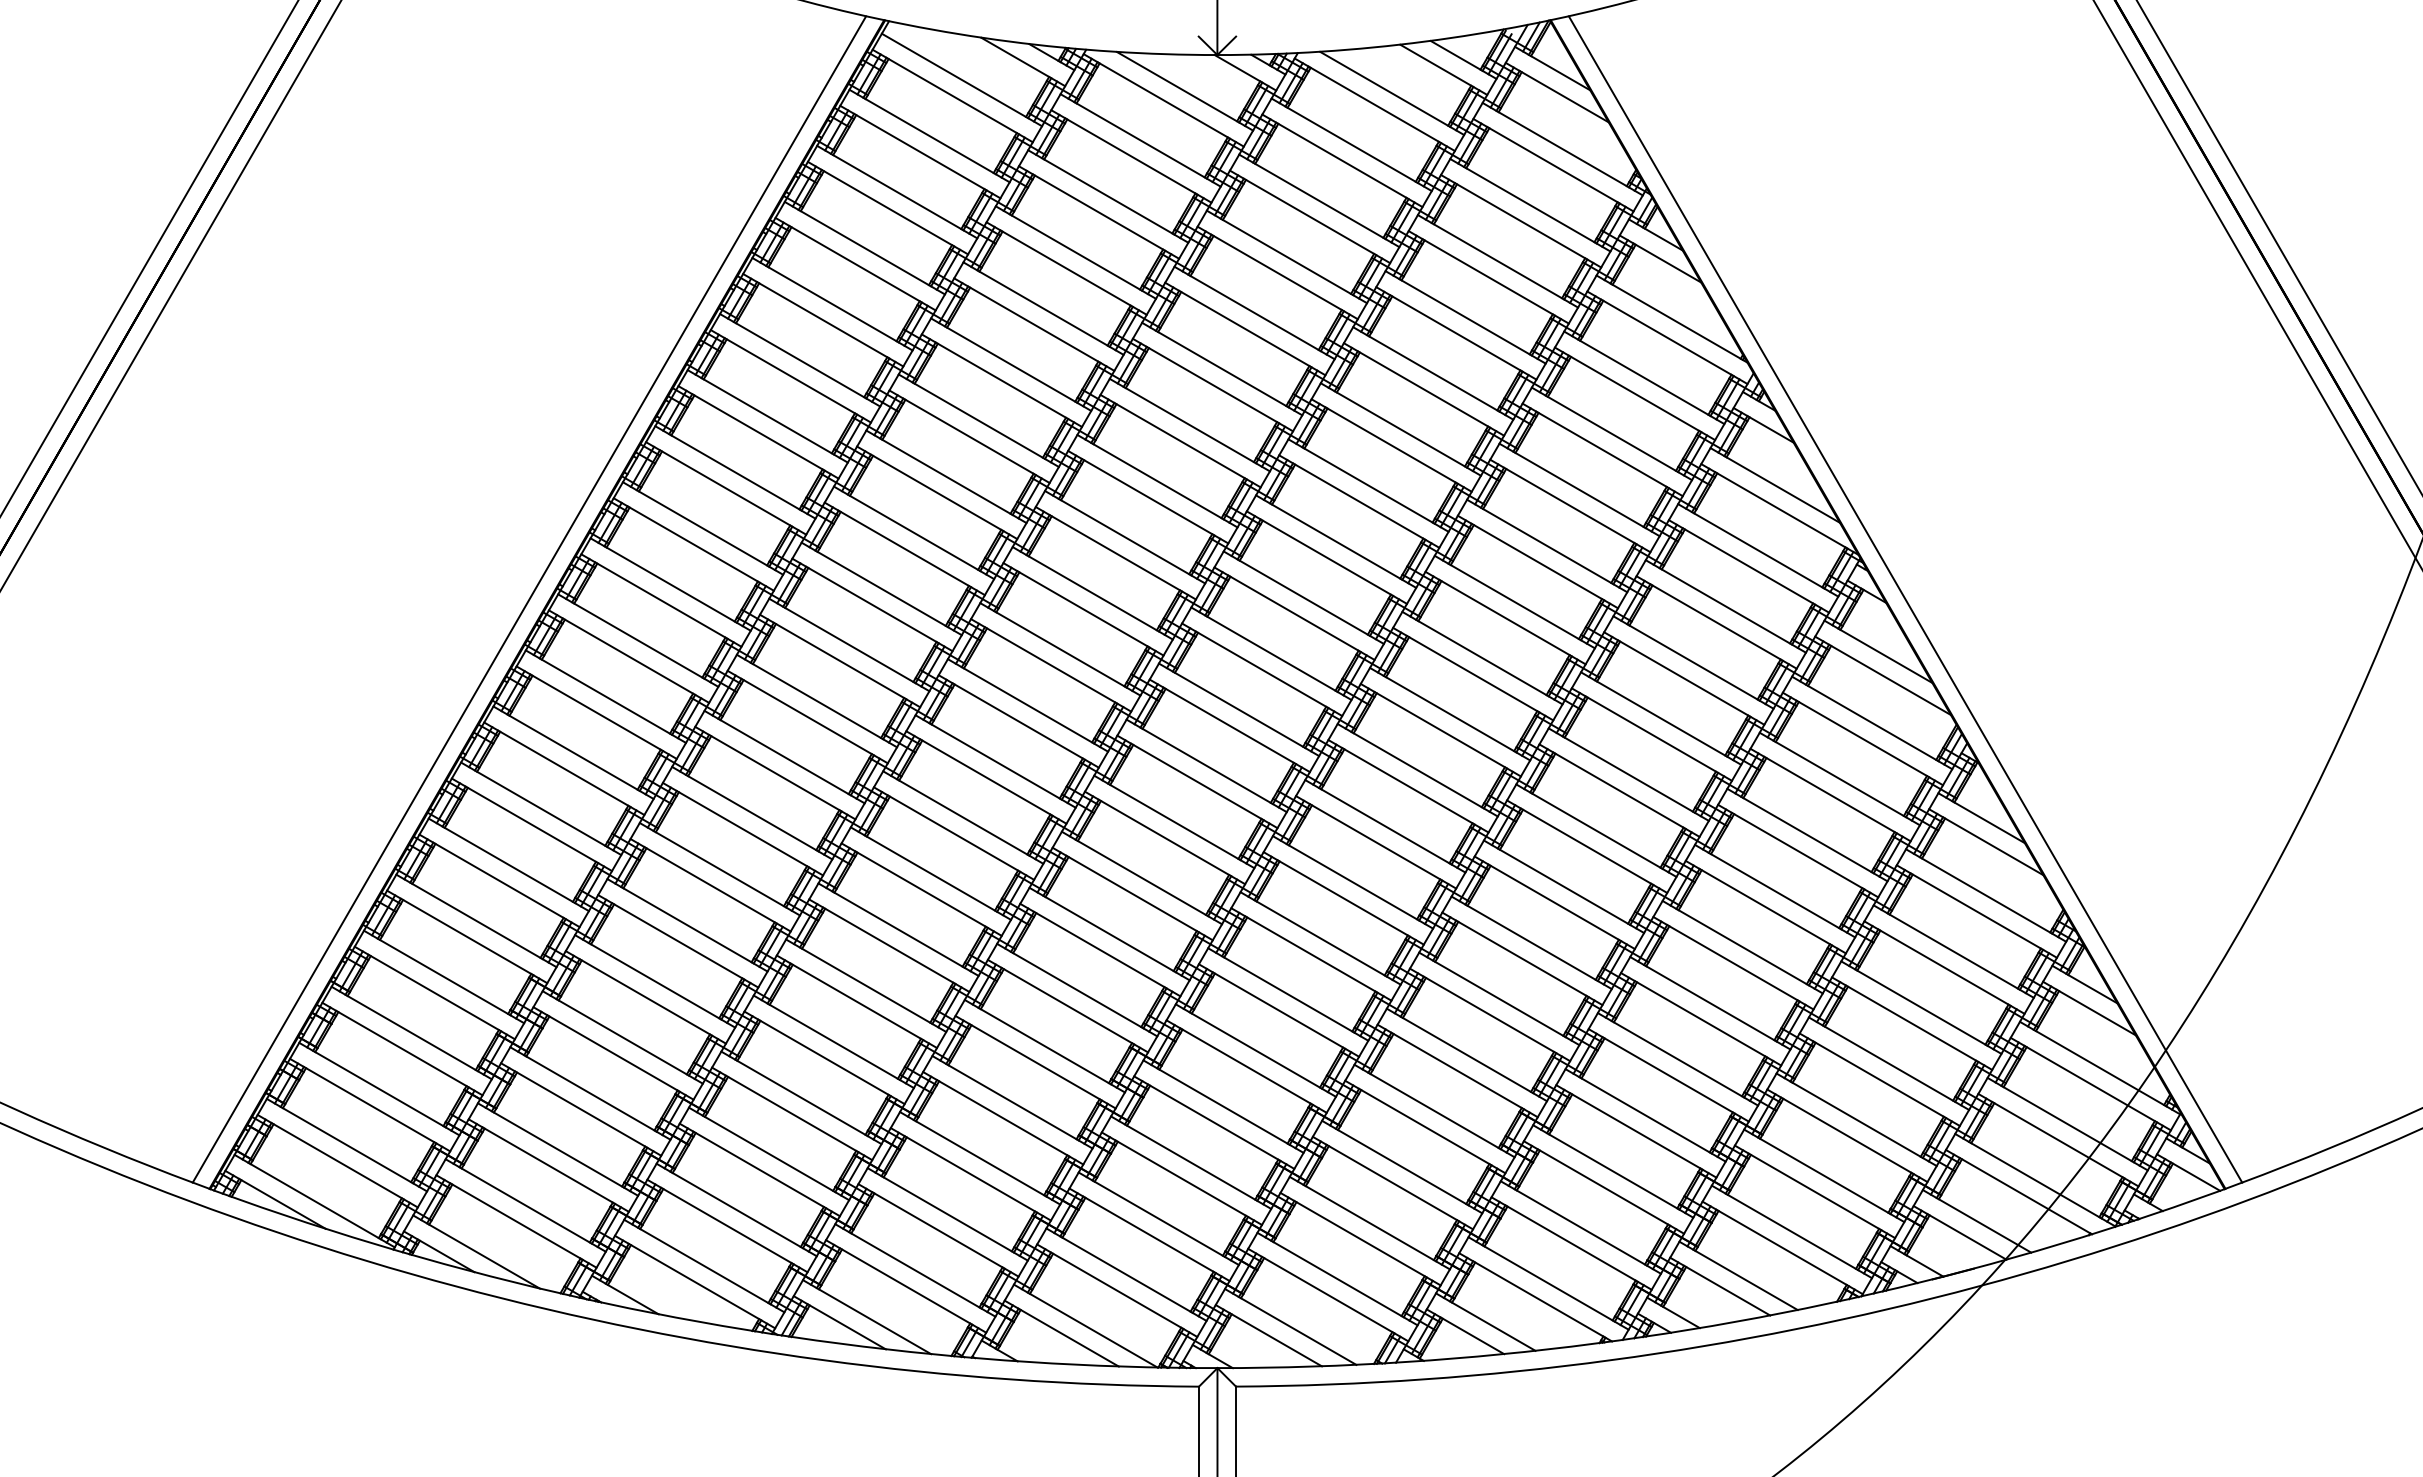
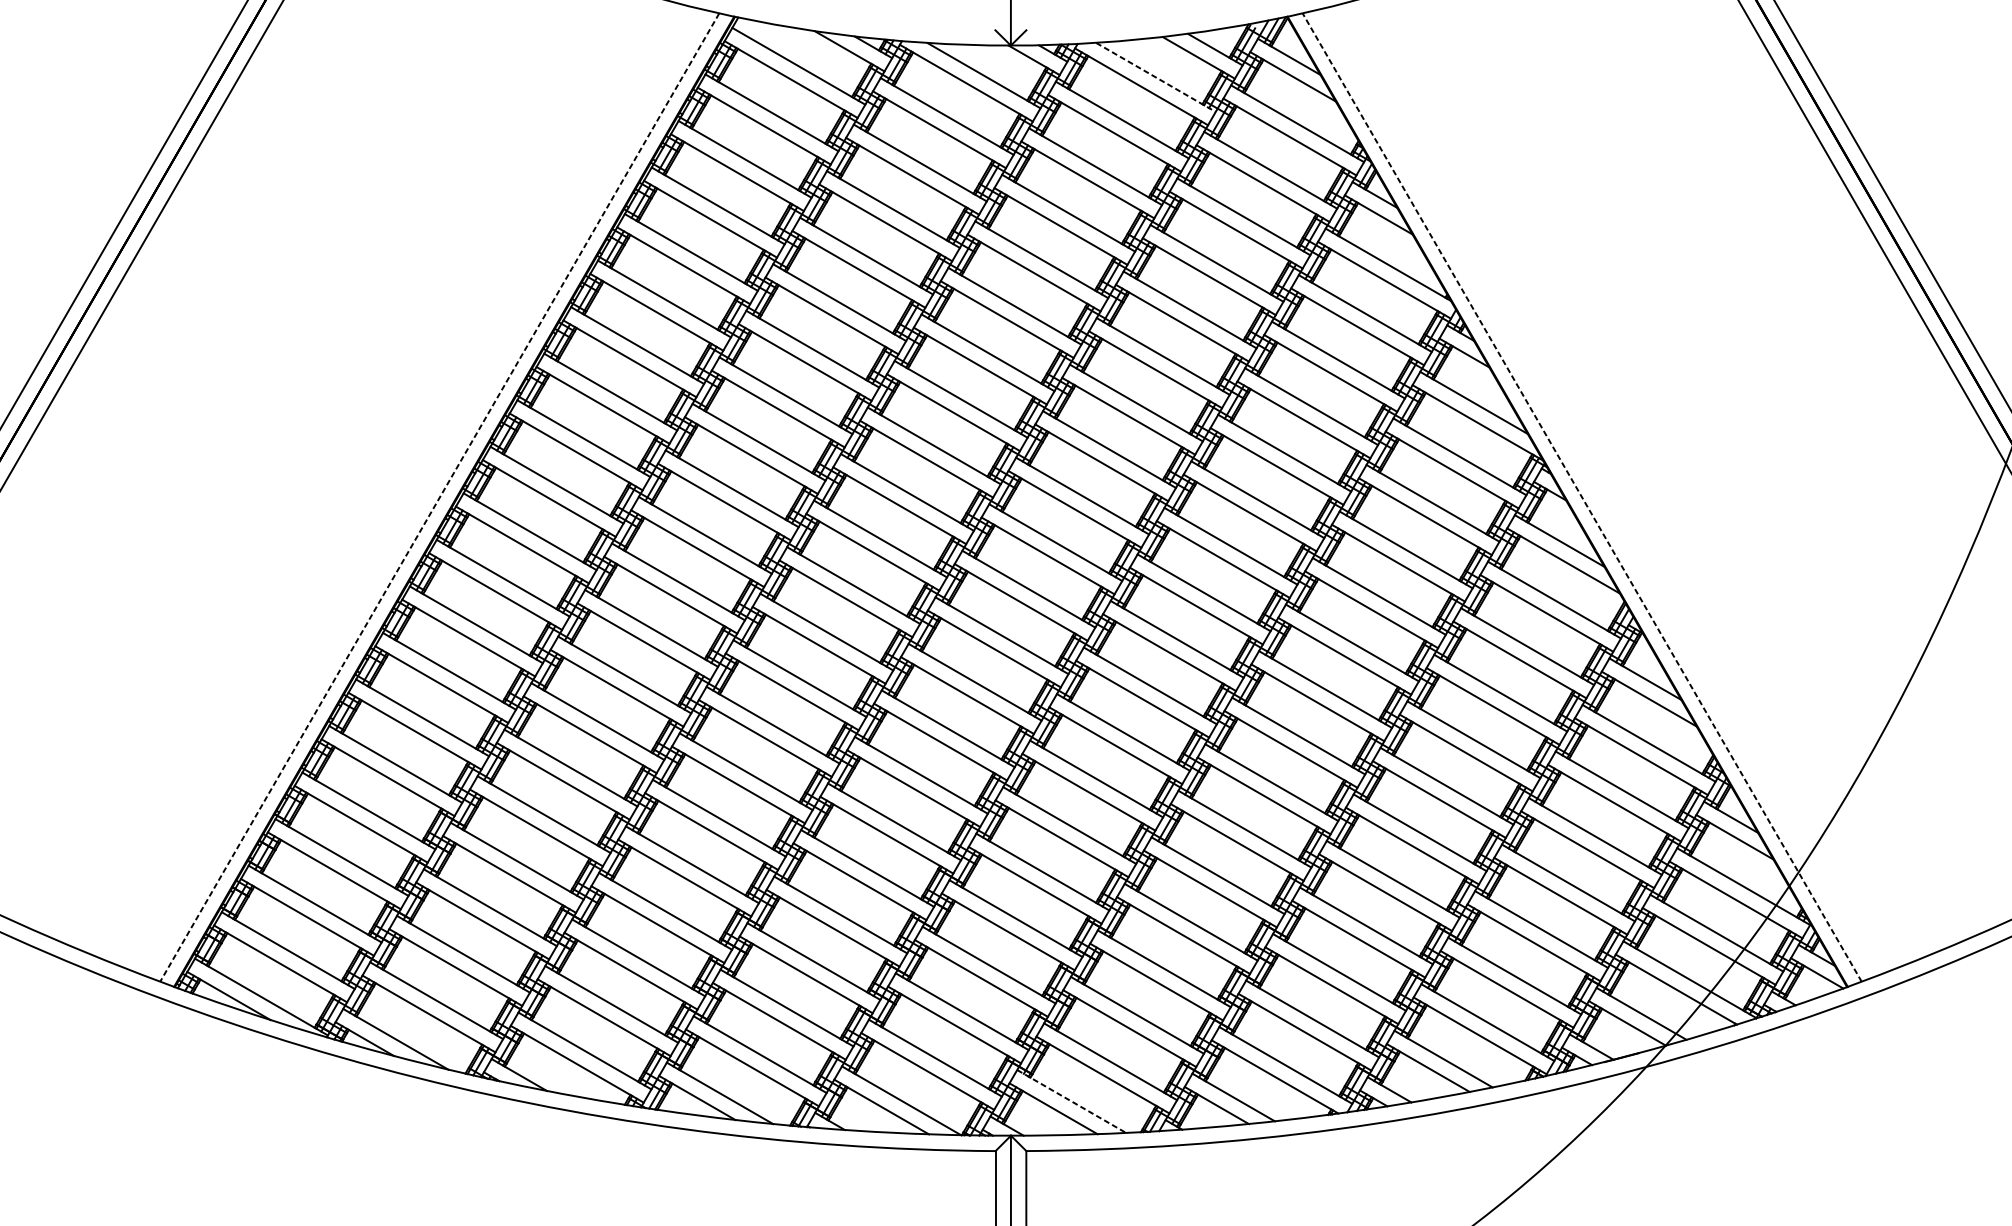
line: (1392, 93) -> (1156, 77), solid -> dashed
line: (529, 599) -> (439, 497), solid -> dashed
line: (1905, 599) -> (1582, 497), solid -> dashed
line: (1290, 1326) -> (1071, 1101), solid -> dashed

